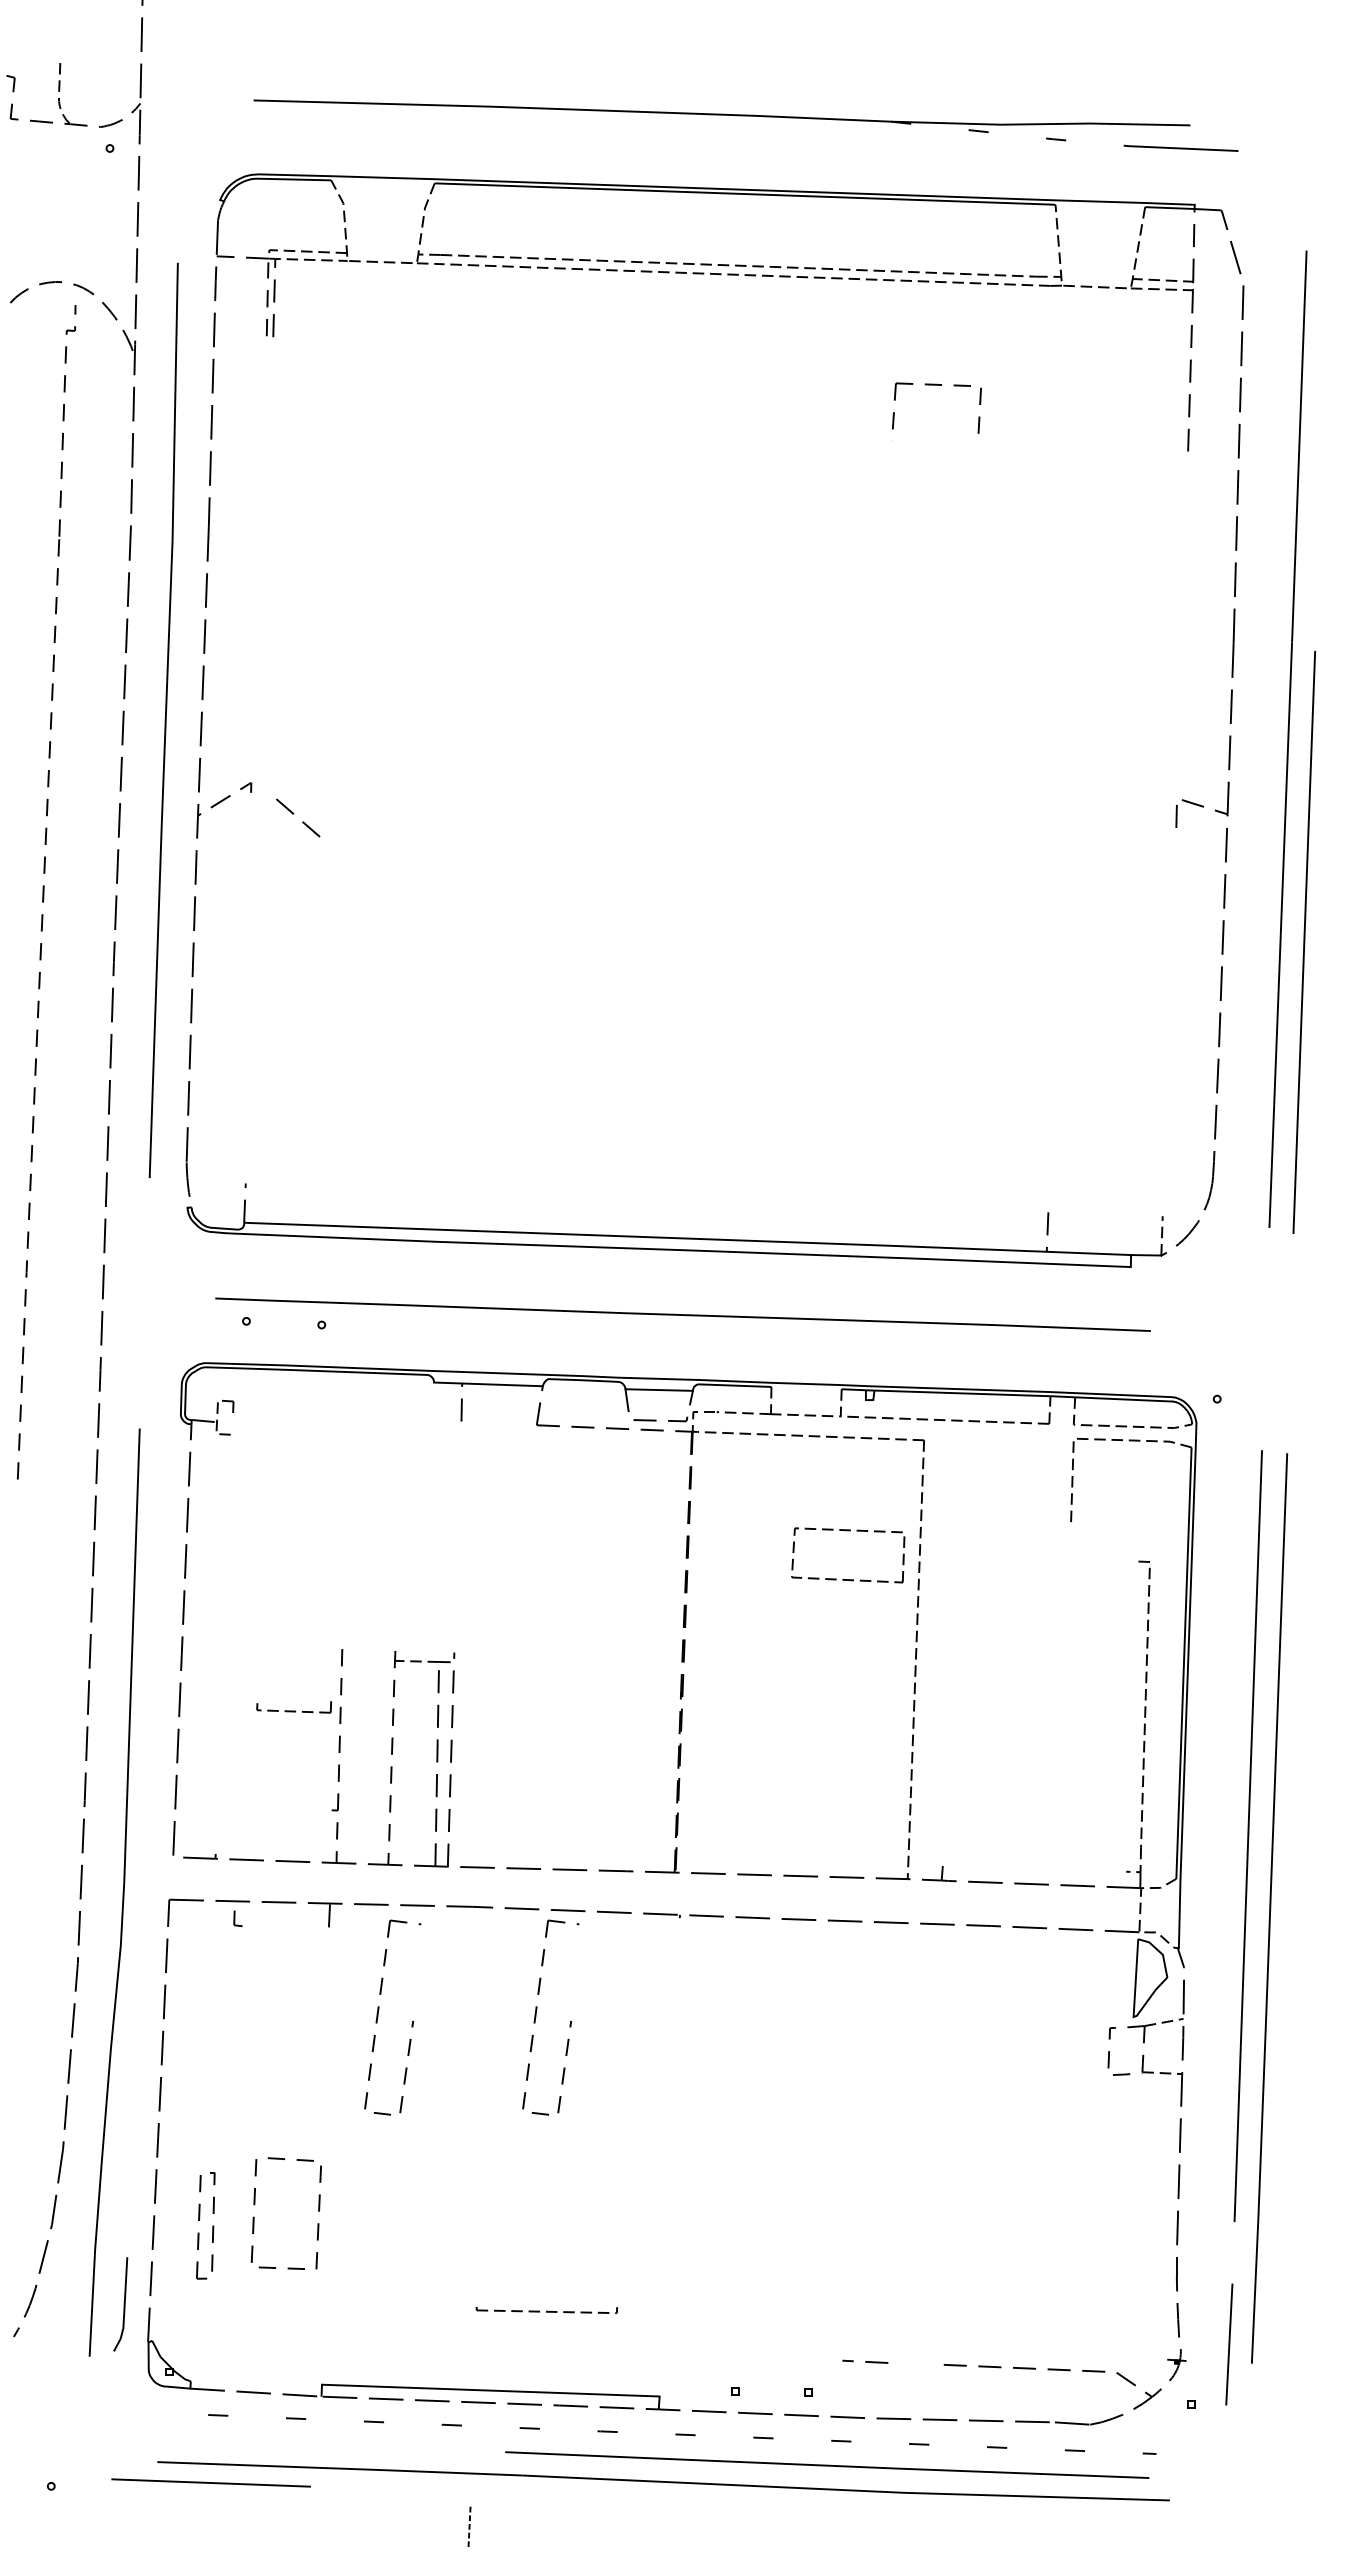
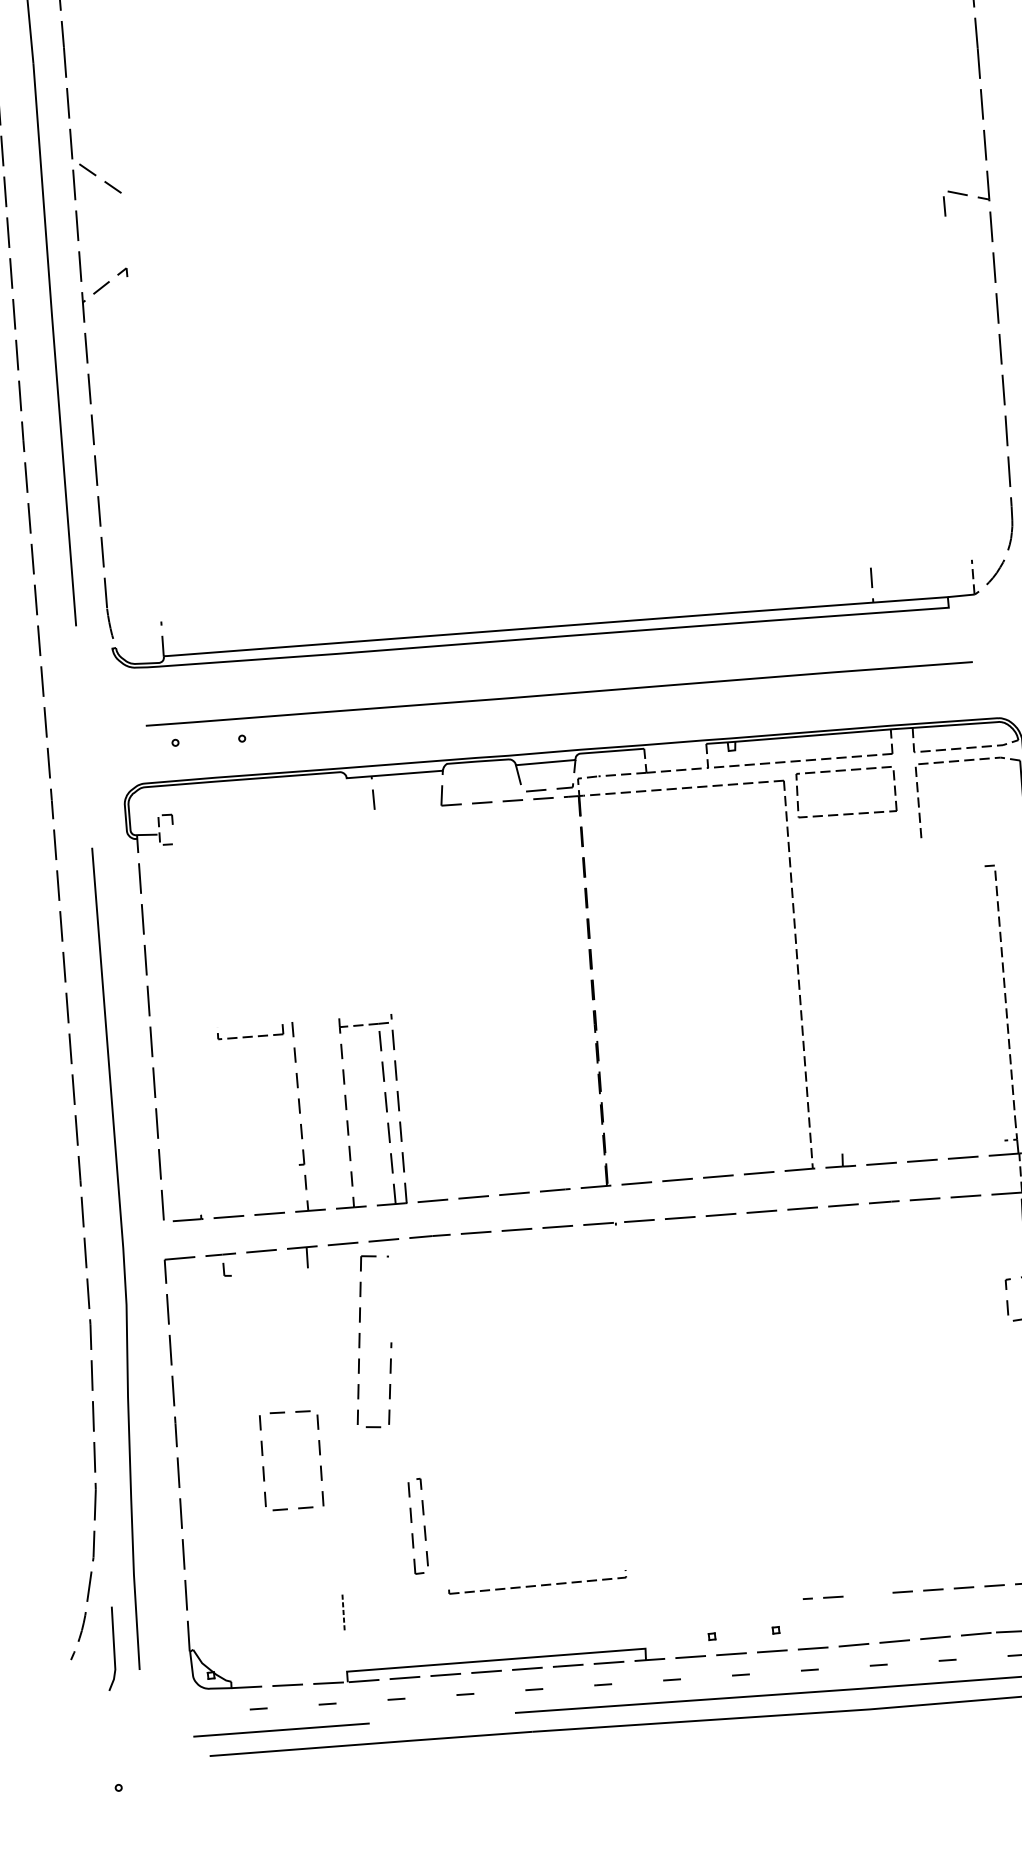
line: (294, 813) -> (96, 175), moved
line: (848, 1531) -> (843, 771), moved
part: (293, 1707) -> (250, 1033), moved
part: (536, 2017) -> (499, 1327), removed
line: (254, 2216) -> (263, 1465), moved
part: (212, 2225) -> (423, 1525), moved
line: (123, 2304) -> (113, 1648), moved
part: (546, 2310) -> (537, 1584), size x1.43
line: (210, 2482) -> (280, 1729), moved
line: (469, 2526) -> (343, 1612), moved

